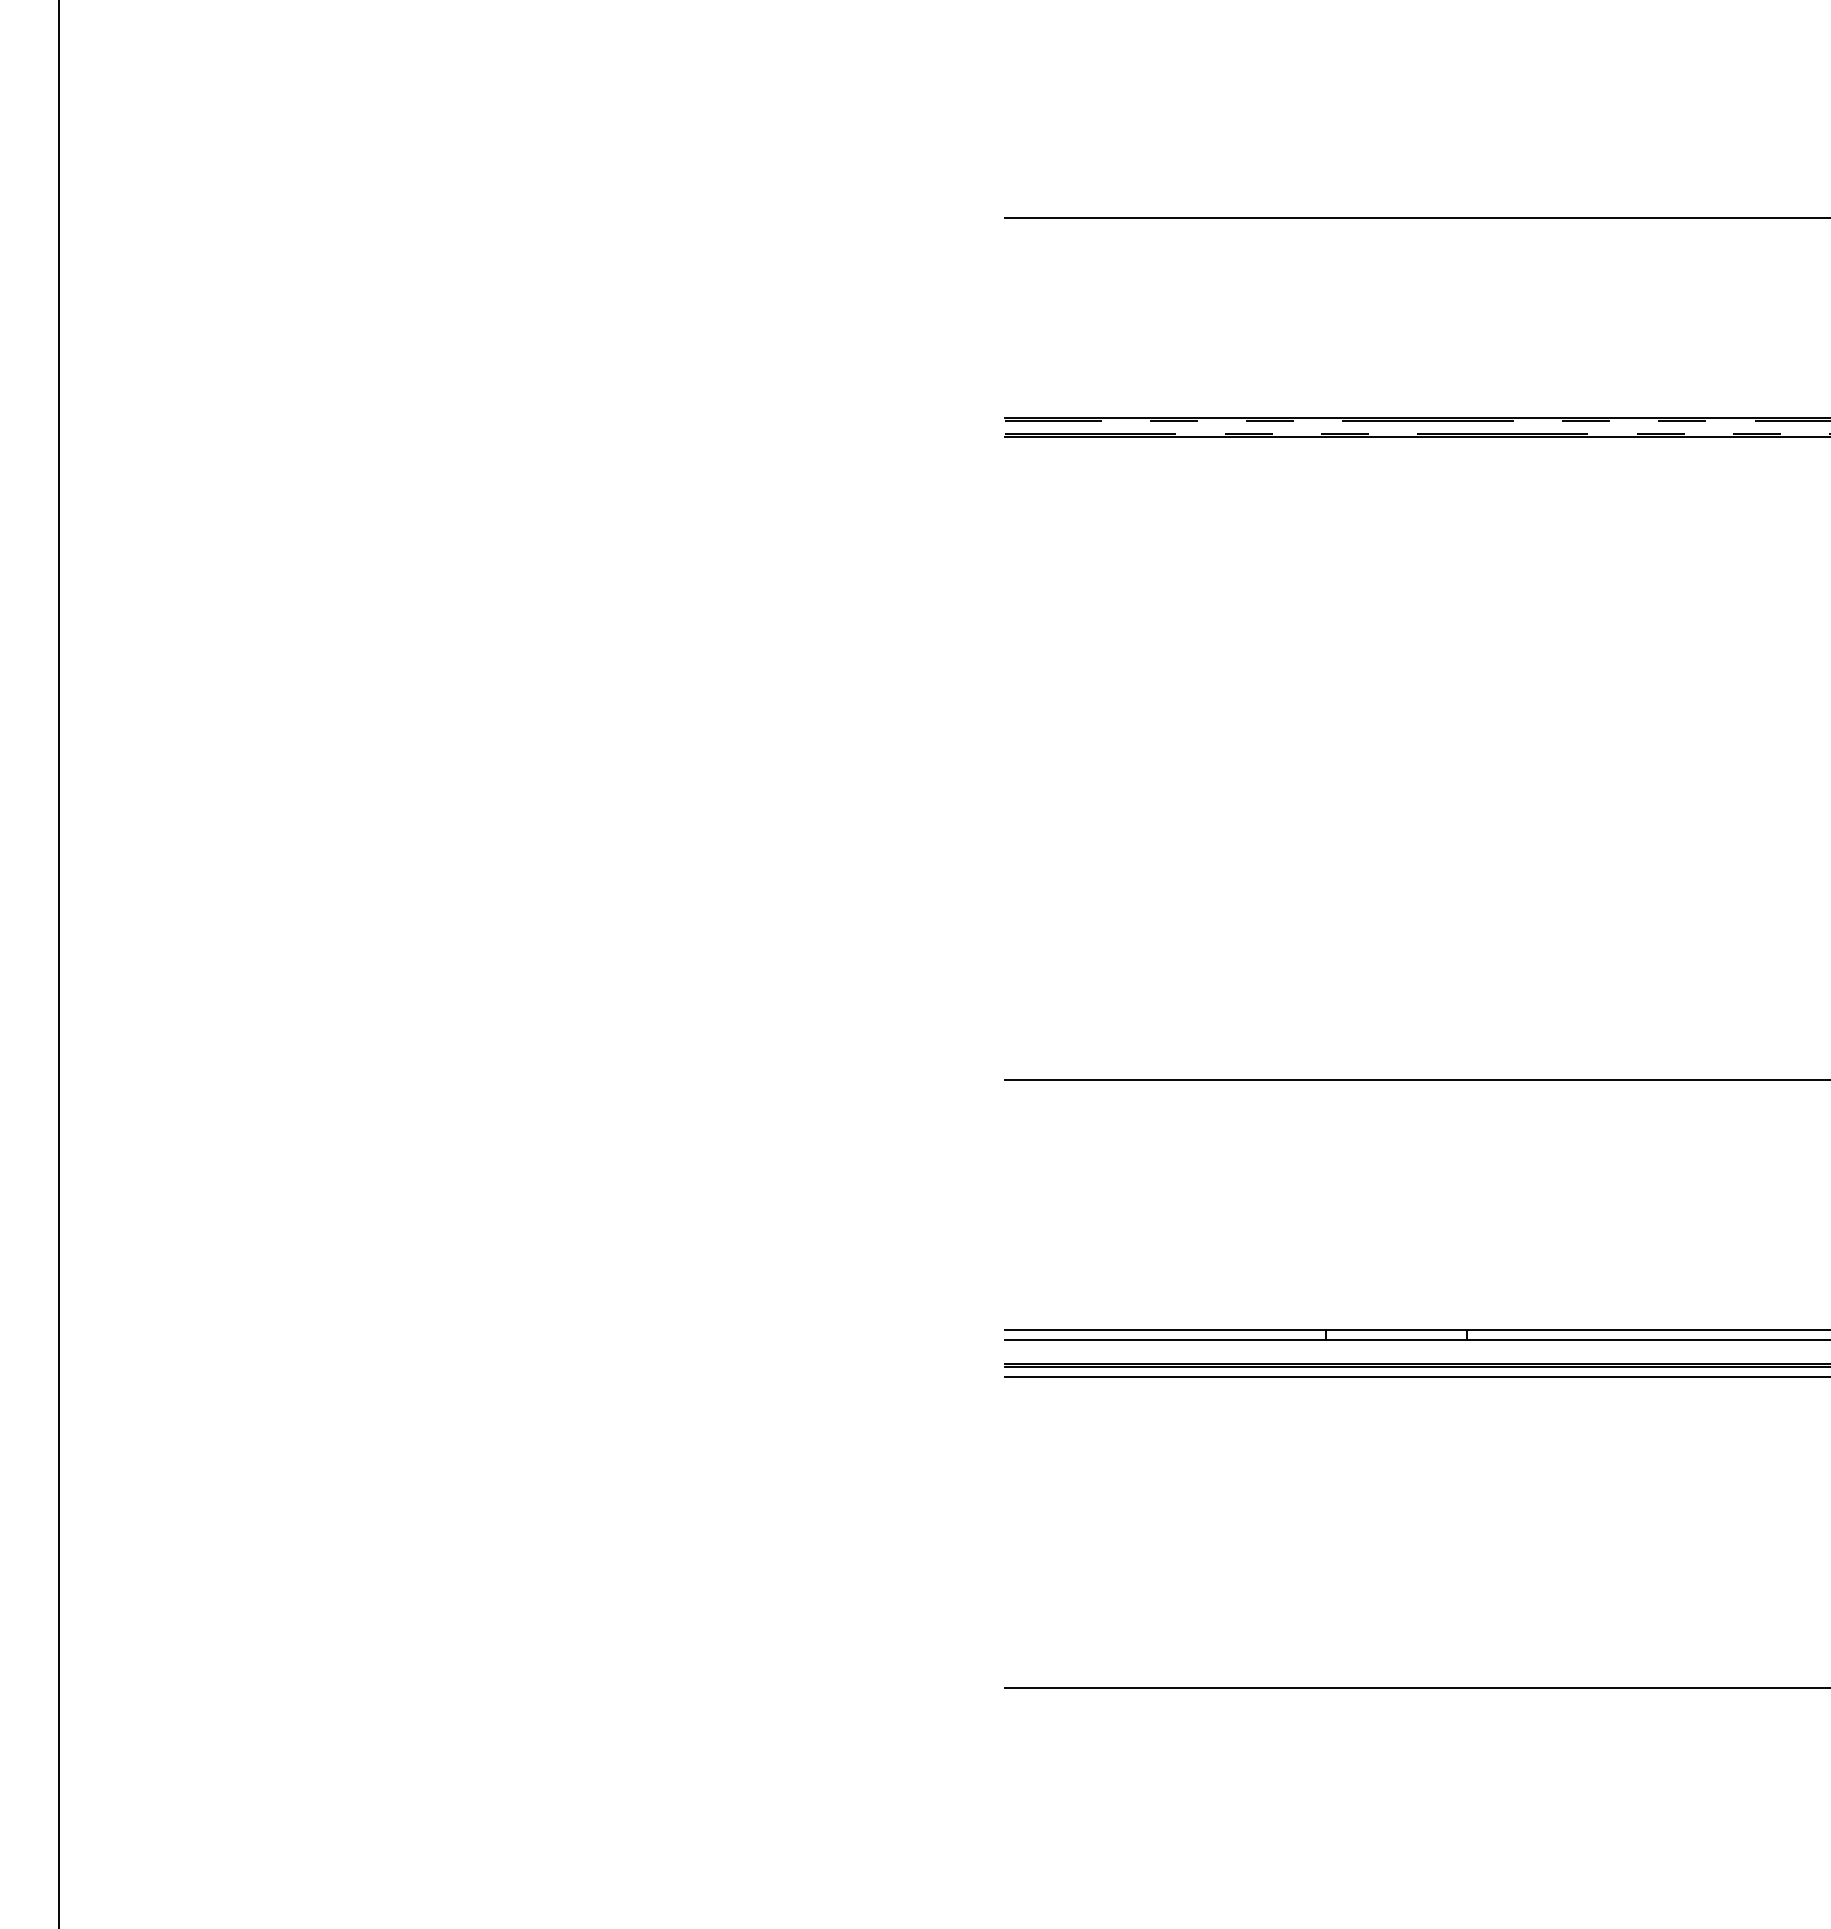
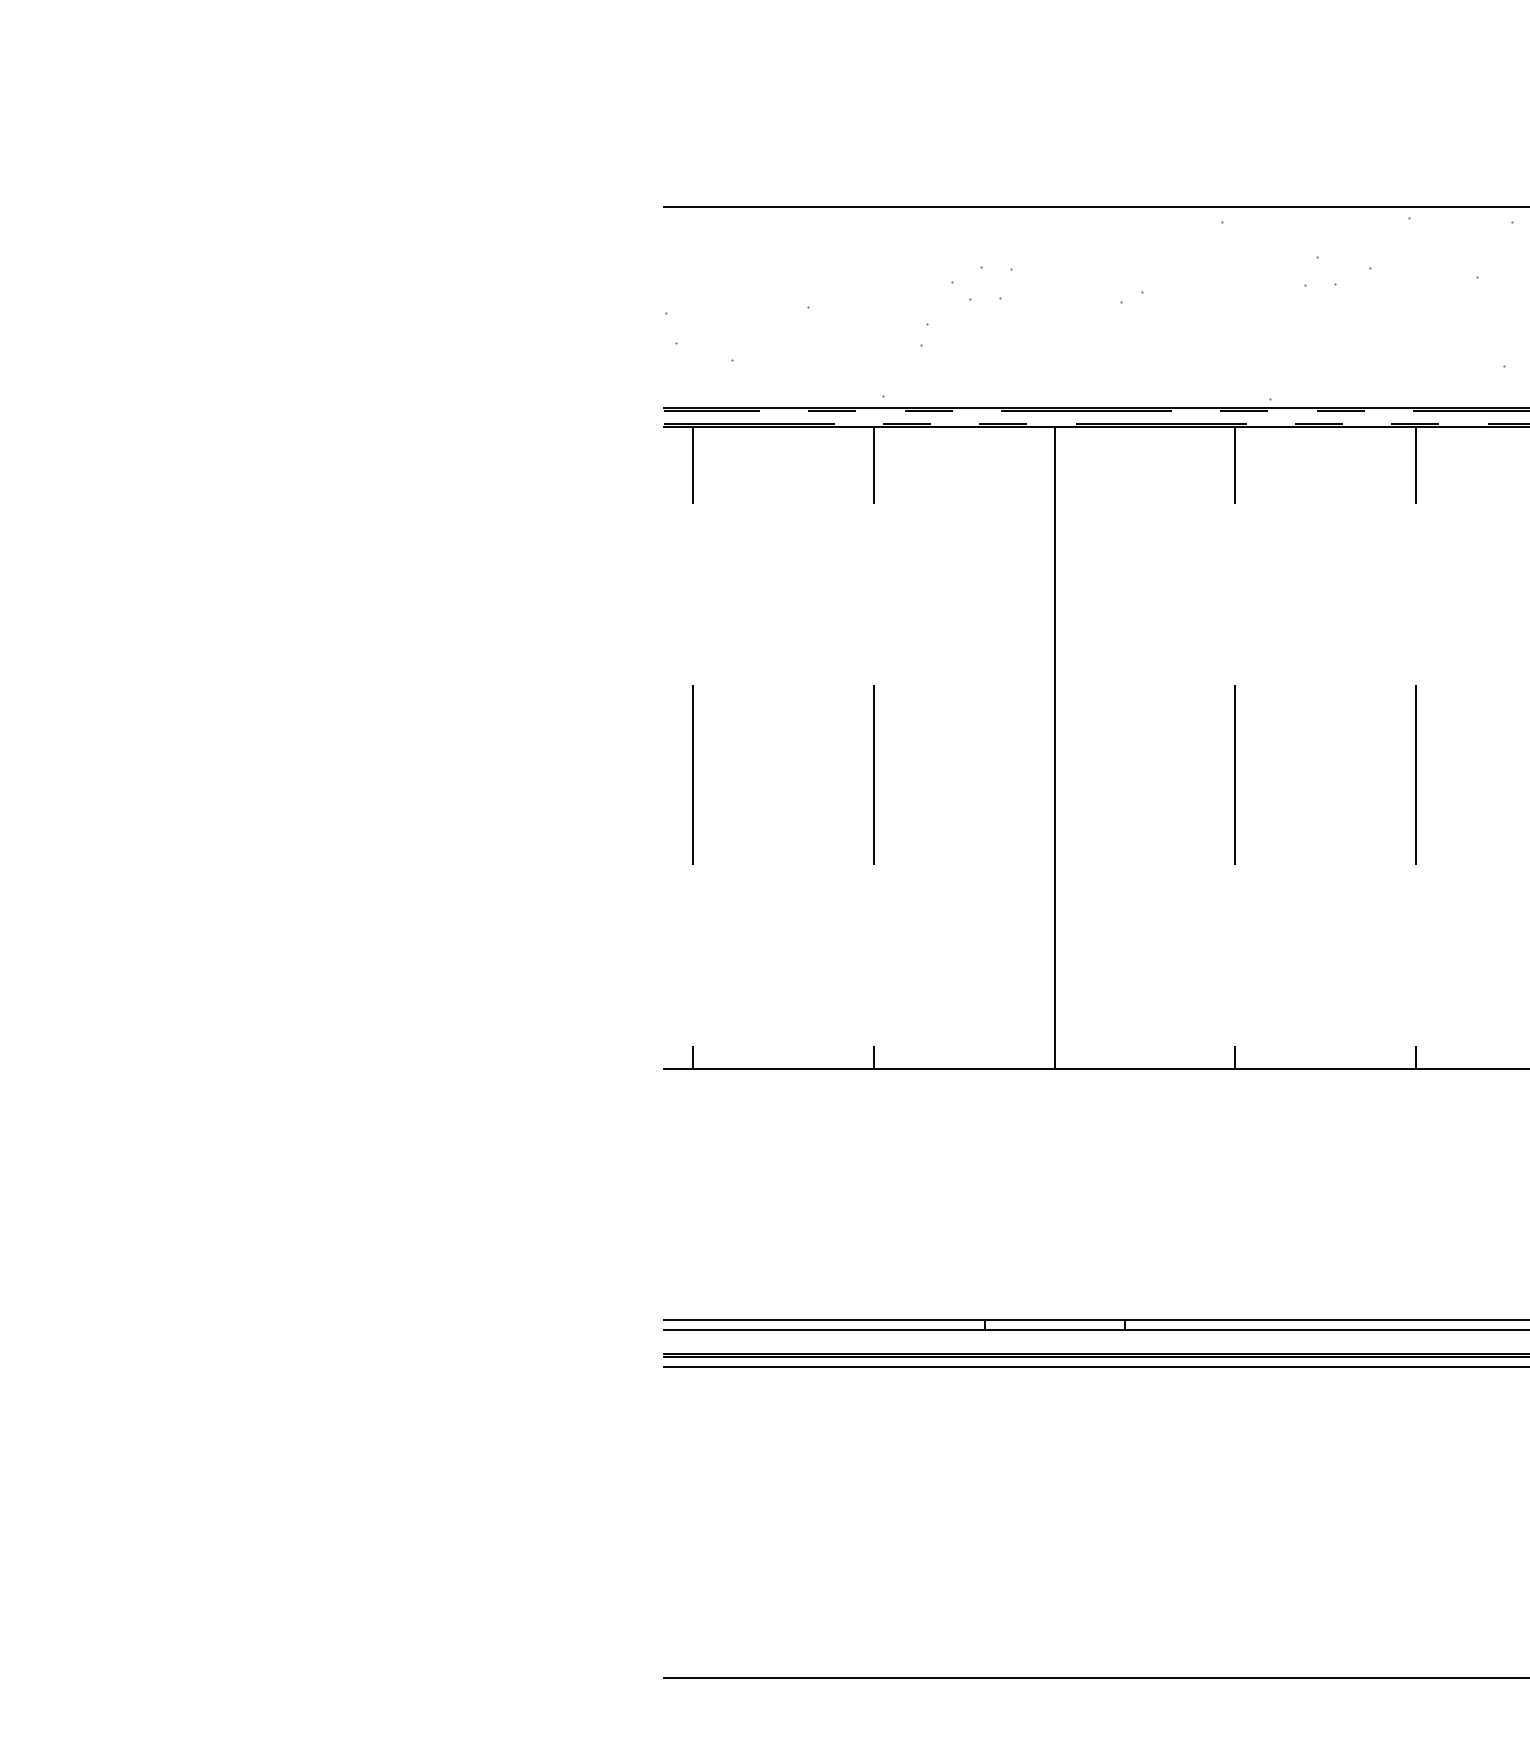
hatch: (1412, 317) -> (1070, 307), added
hatch: (1395, 758) -> (1053, 748), added

